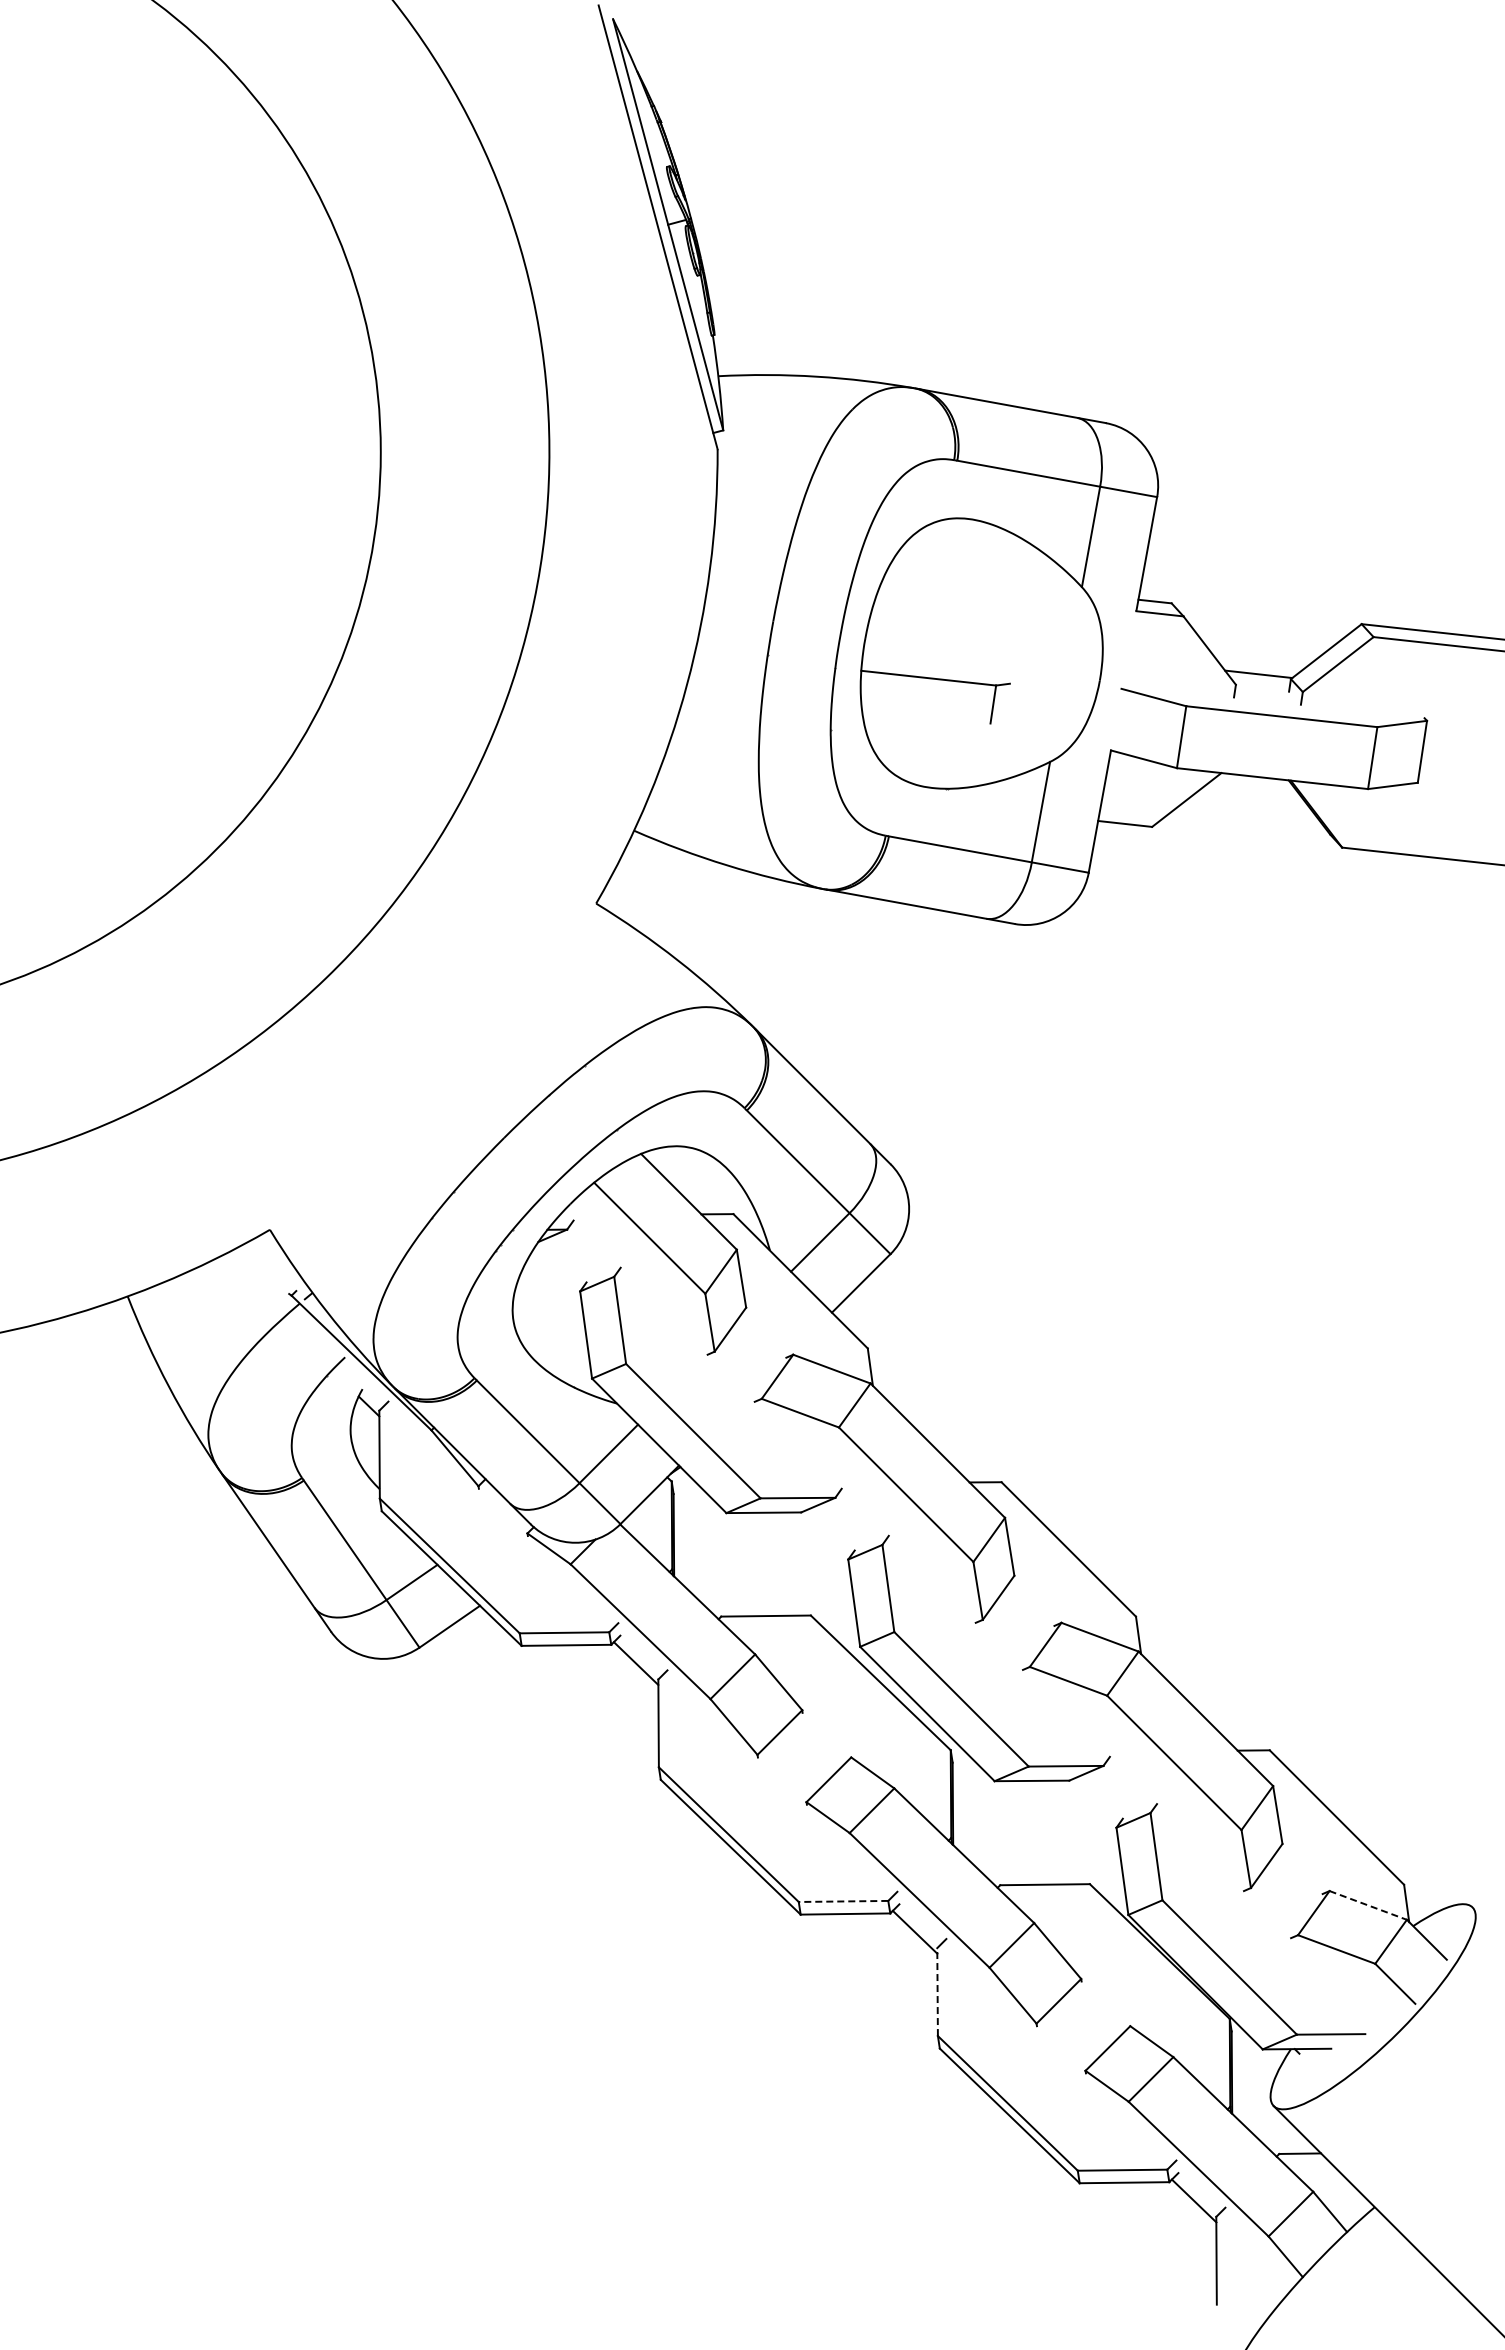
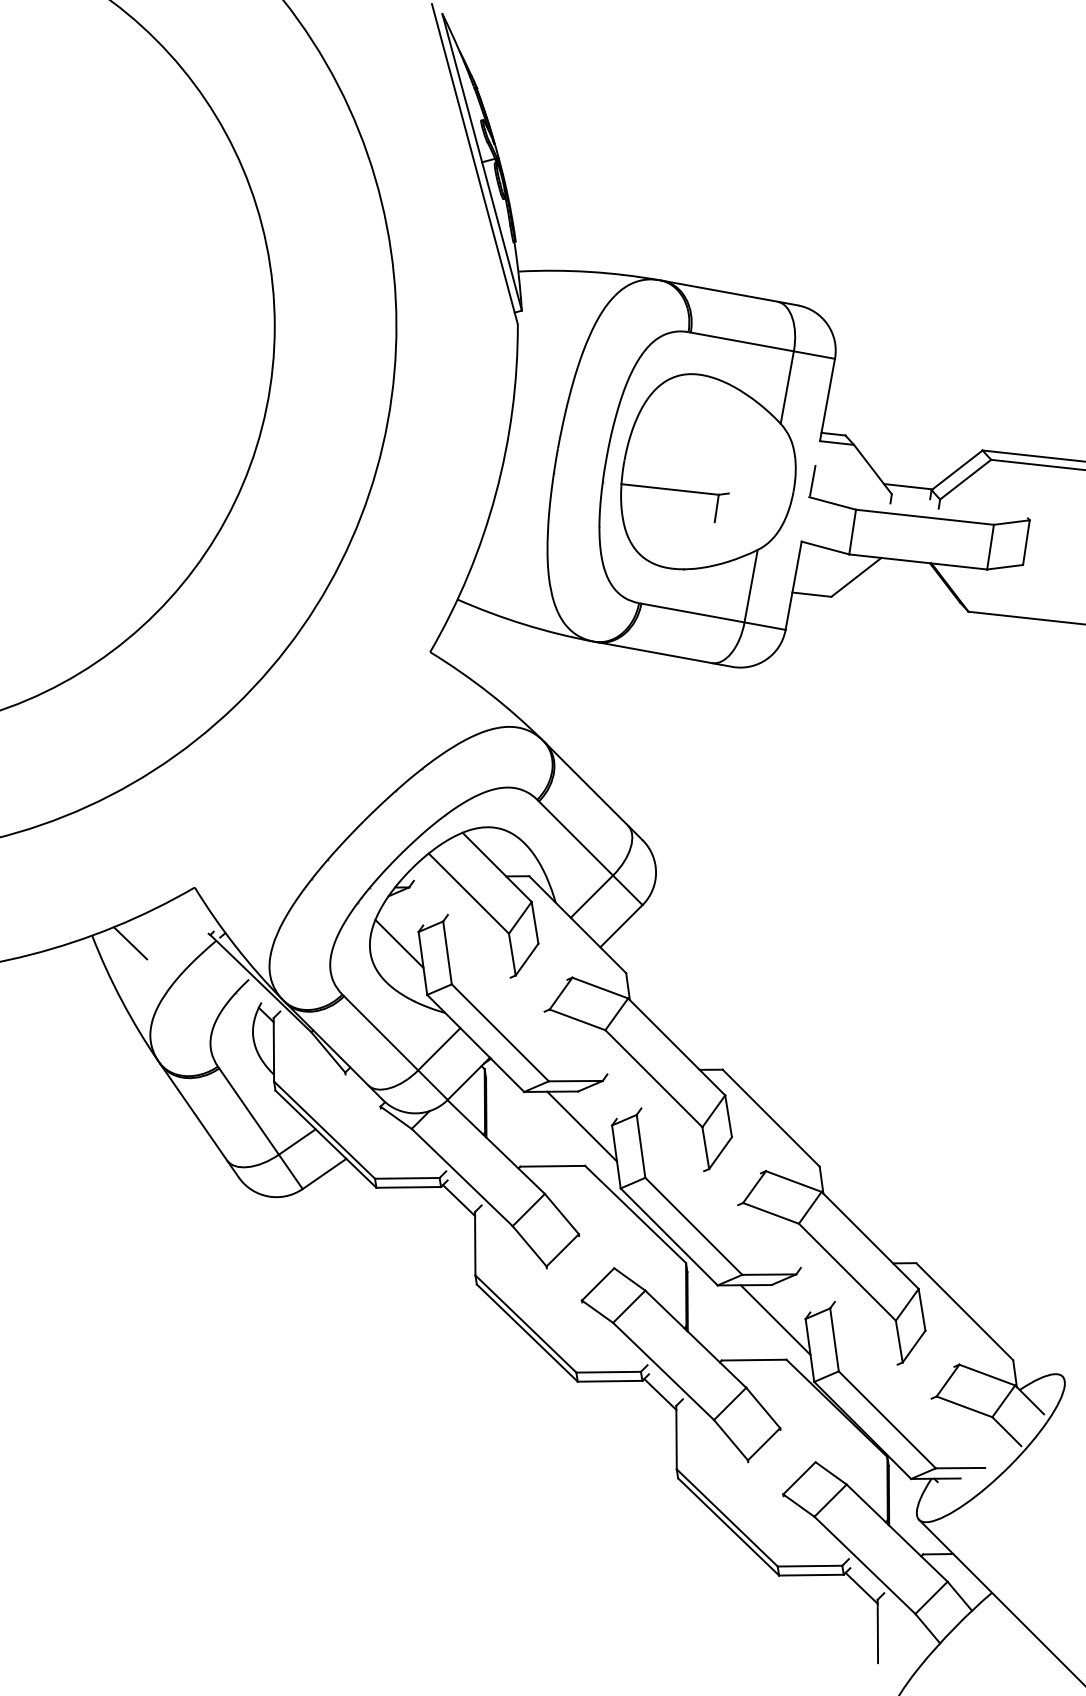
line: (1126, 665) -> (812, 480), added
line: (180, 1306) -> (130, 942), added
line: (553, 1307) -> (399, 943), added
line: (806, 1560) -> (581, 1126), added
line: (1074, 1828) -> (775, 1319), added
line: (843, 1901) -> (608, 1372), dashed -> solid
line: (1368, 1905) -> (987, 1375), dashed -> solid
line: (937, 1992) -> (676, 1437), dashed -> solid

